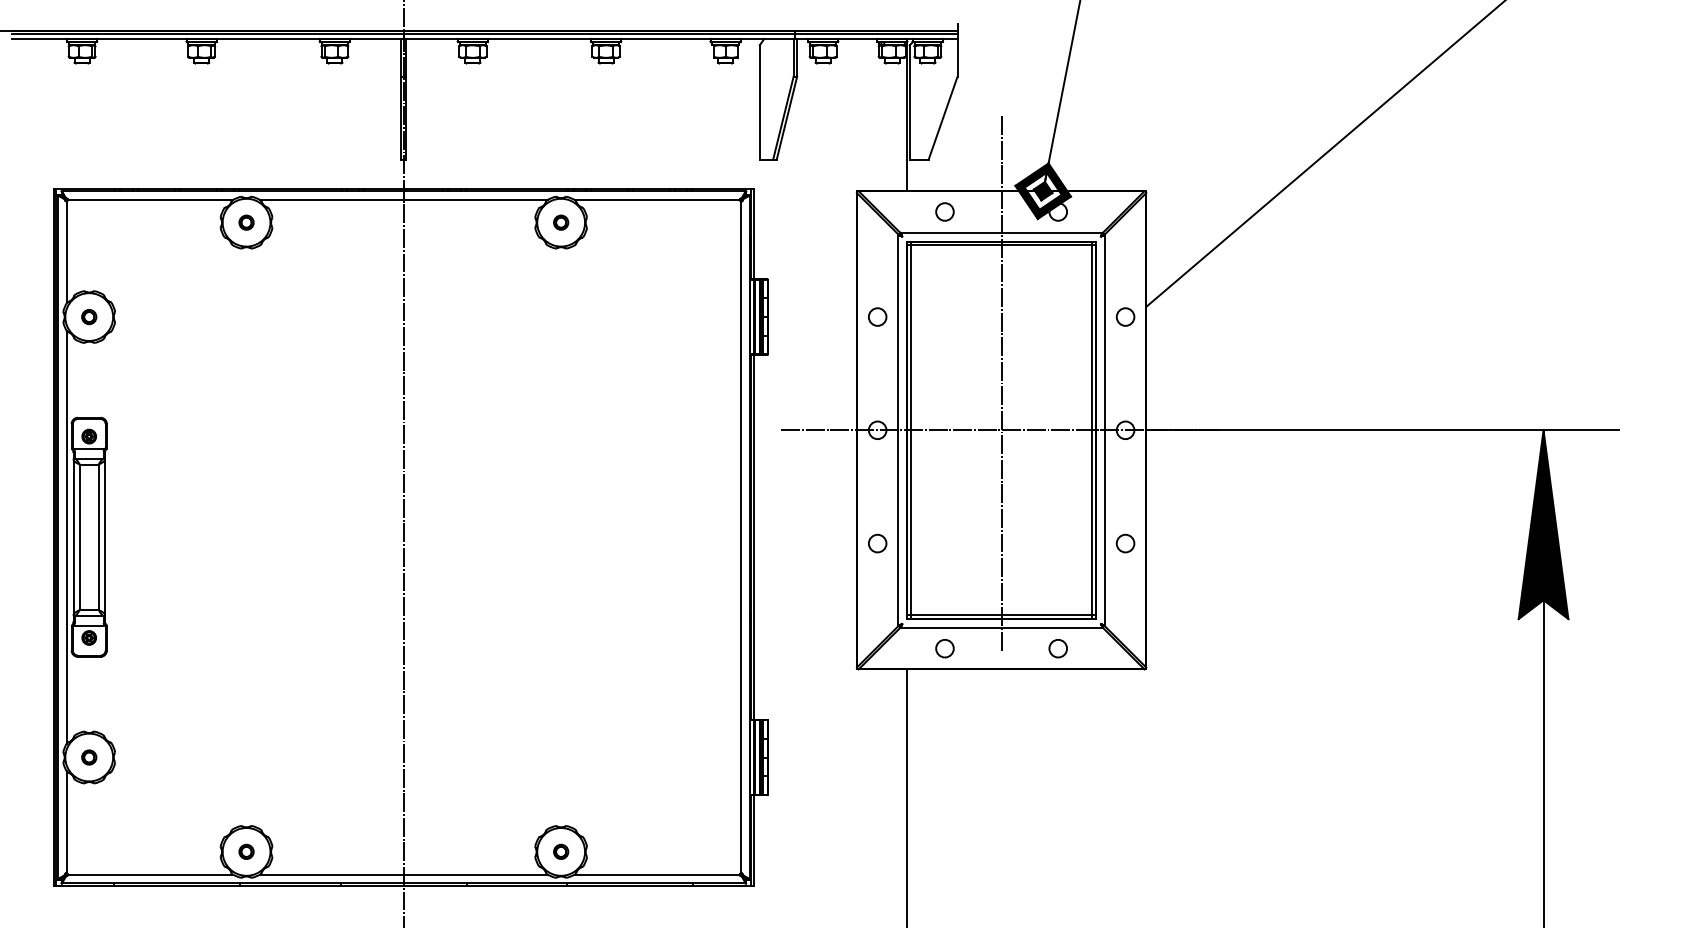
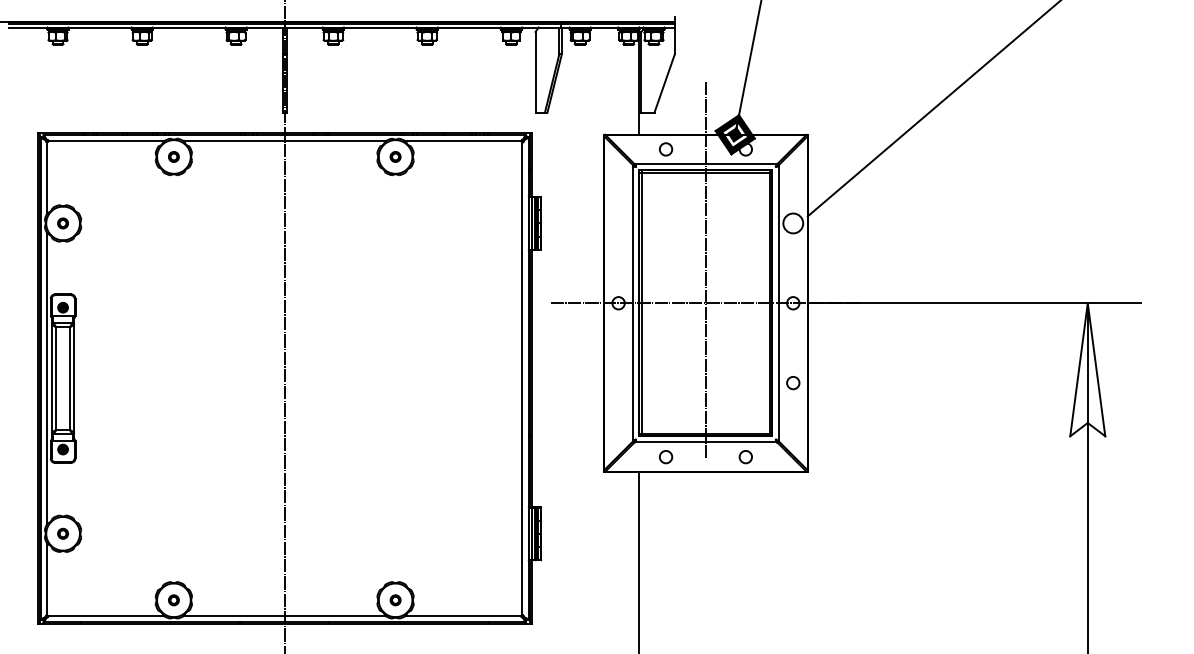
circle: (877, 316) -> (618, 223), removed
circle: (1125, 316) -> (793, 223), size x1.6
fill: (1543, 524) -> (1087, 369), removed
circle: (877, 543) -> (618, 383), removed

